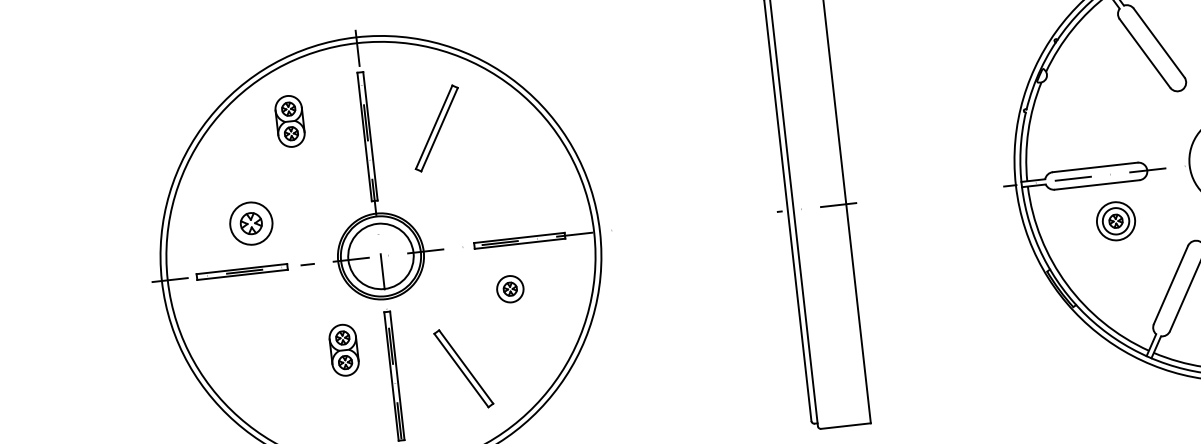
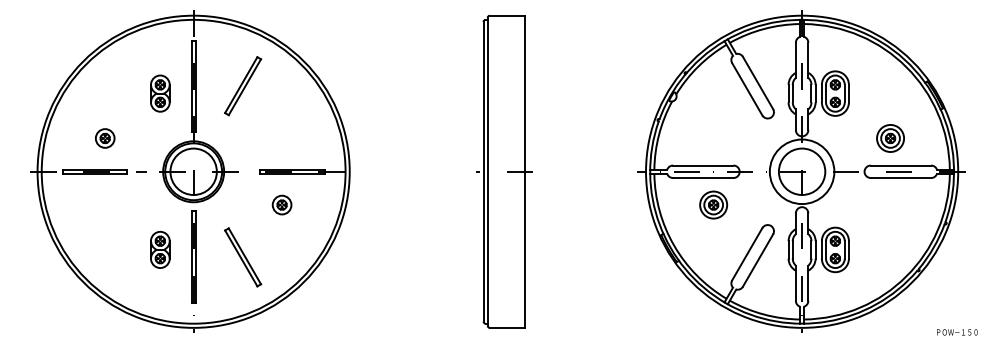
part: (290, 121) -> (160, 93), moved
part: (252, 223) -> (105, 138), size x0.62
part: (344, 349) -> (160, 249), moved

